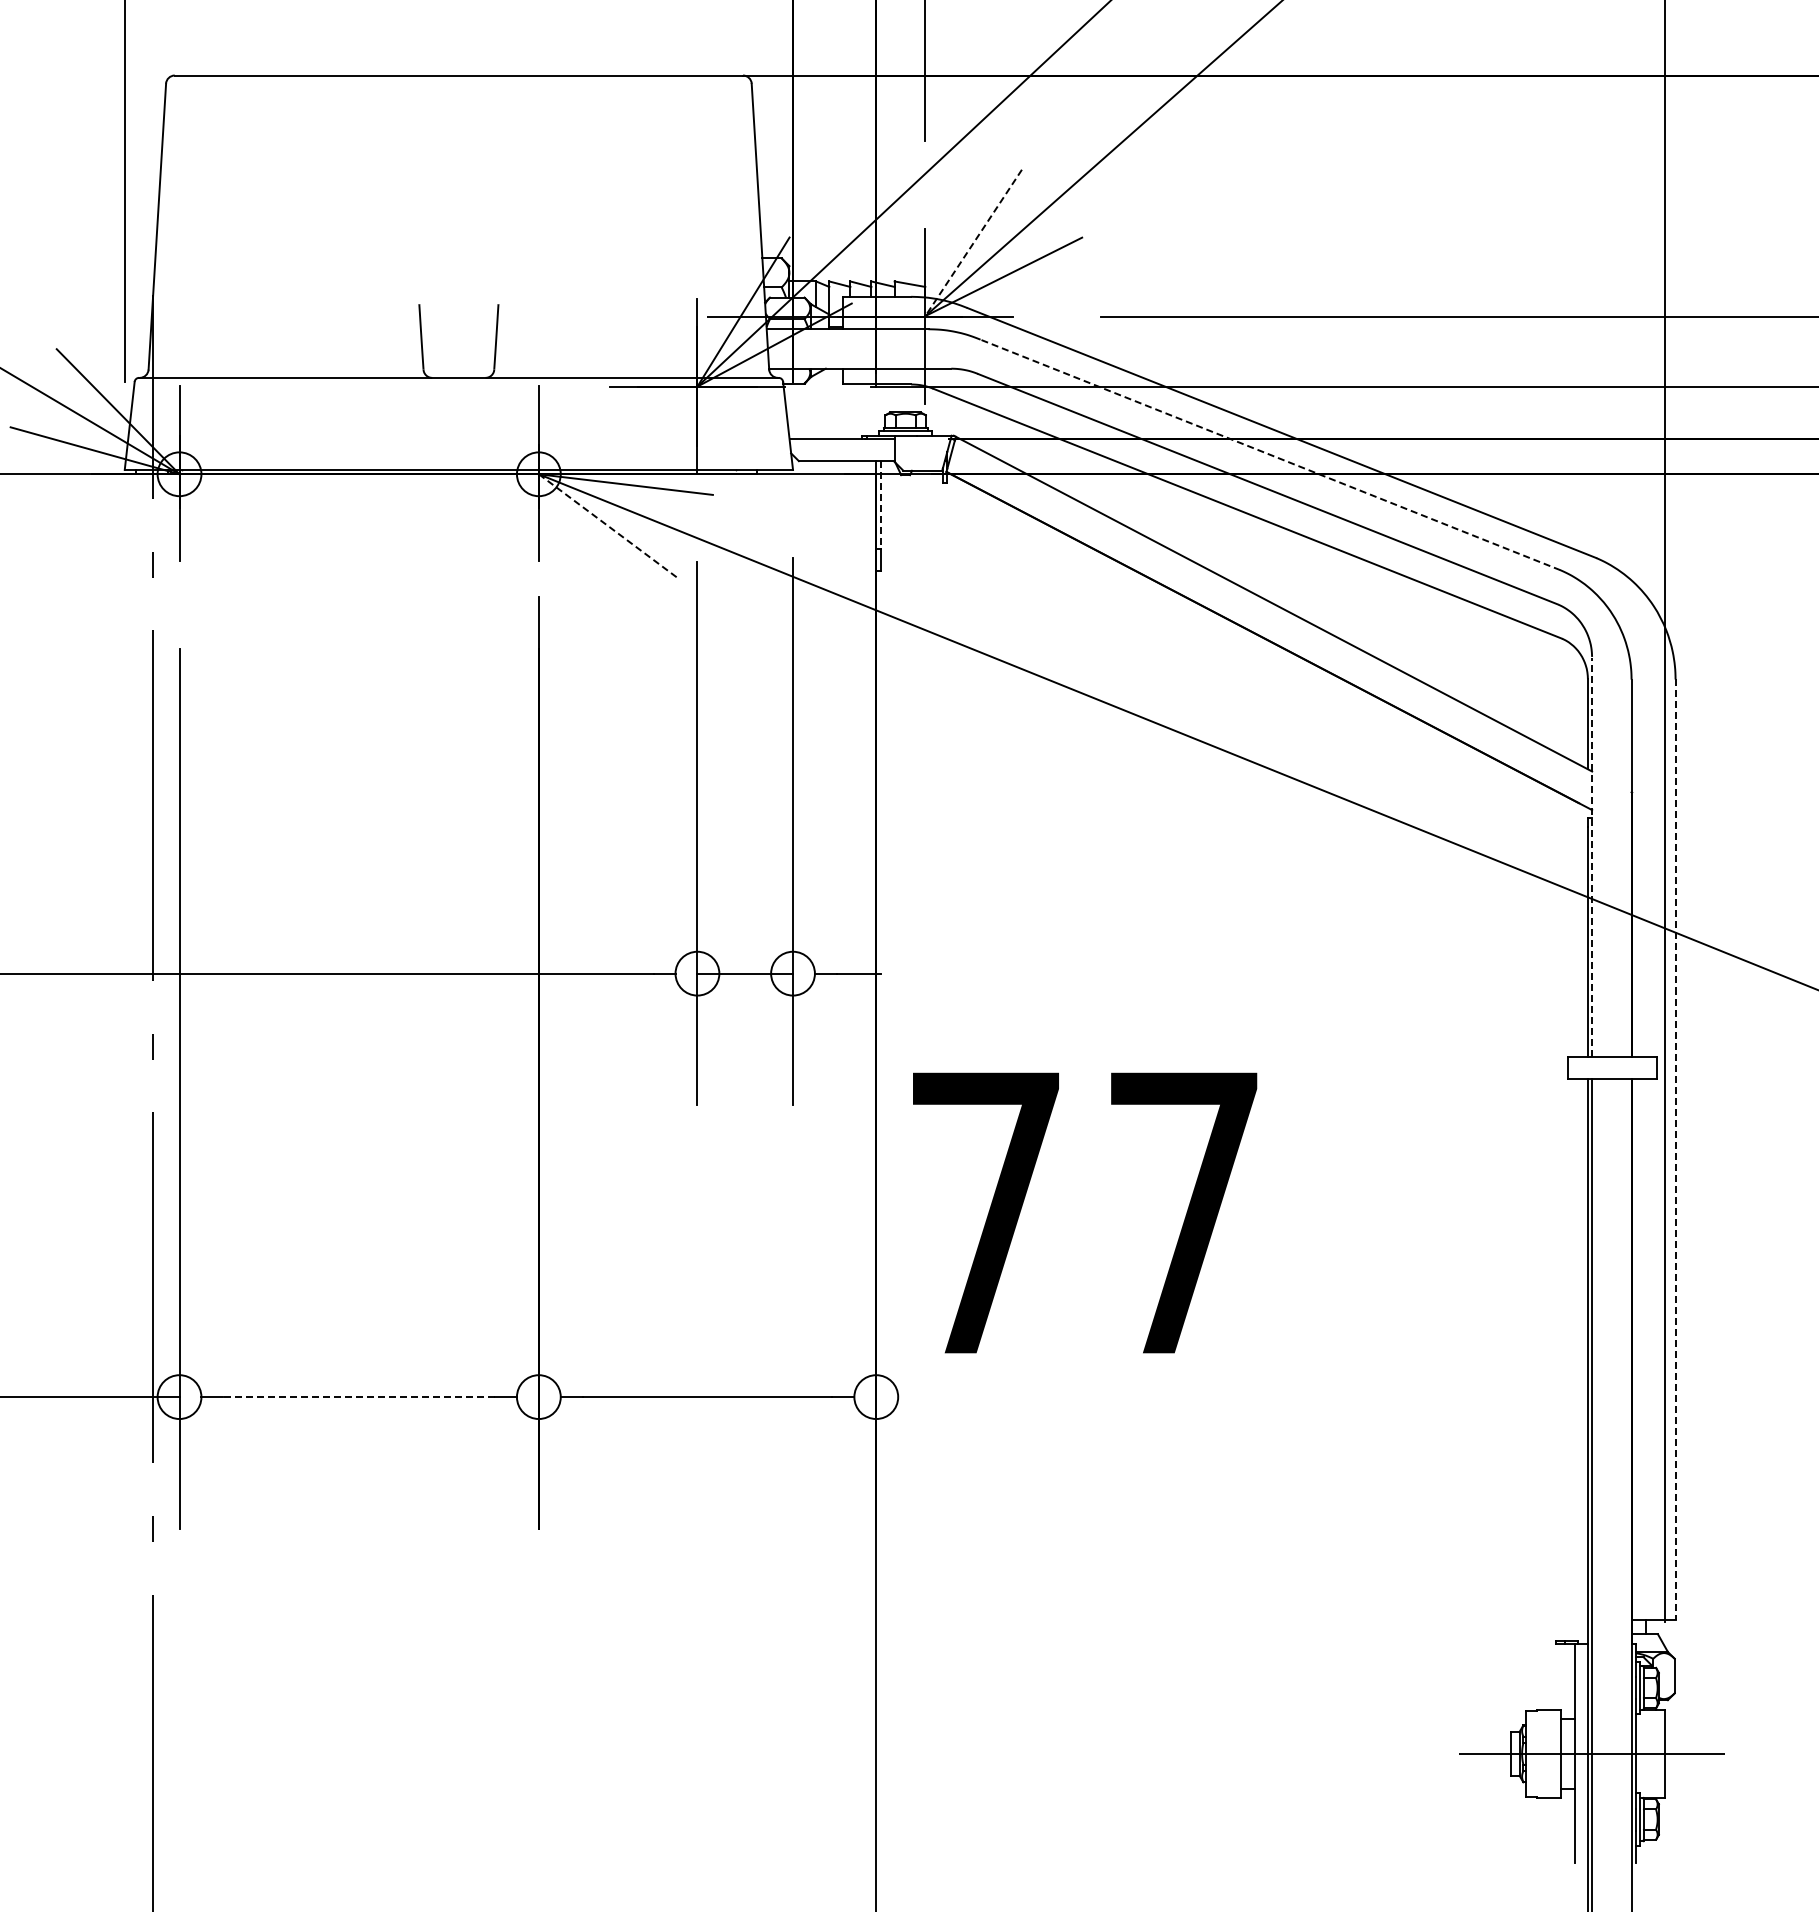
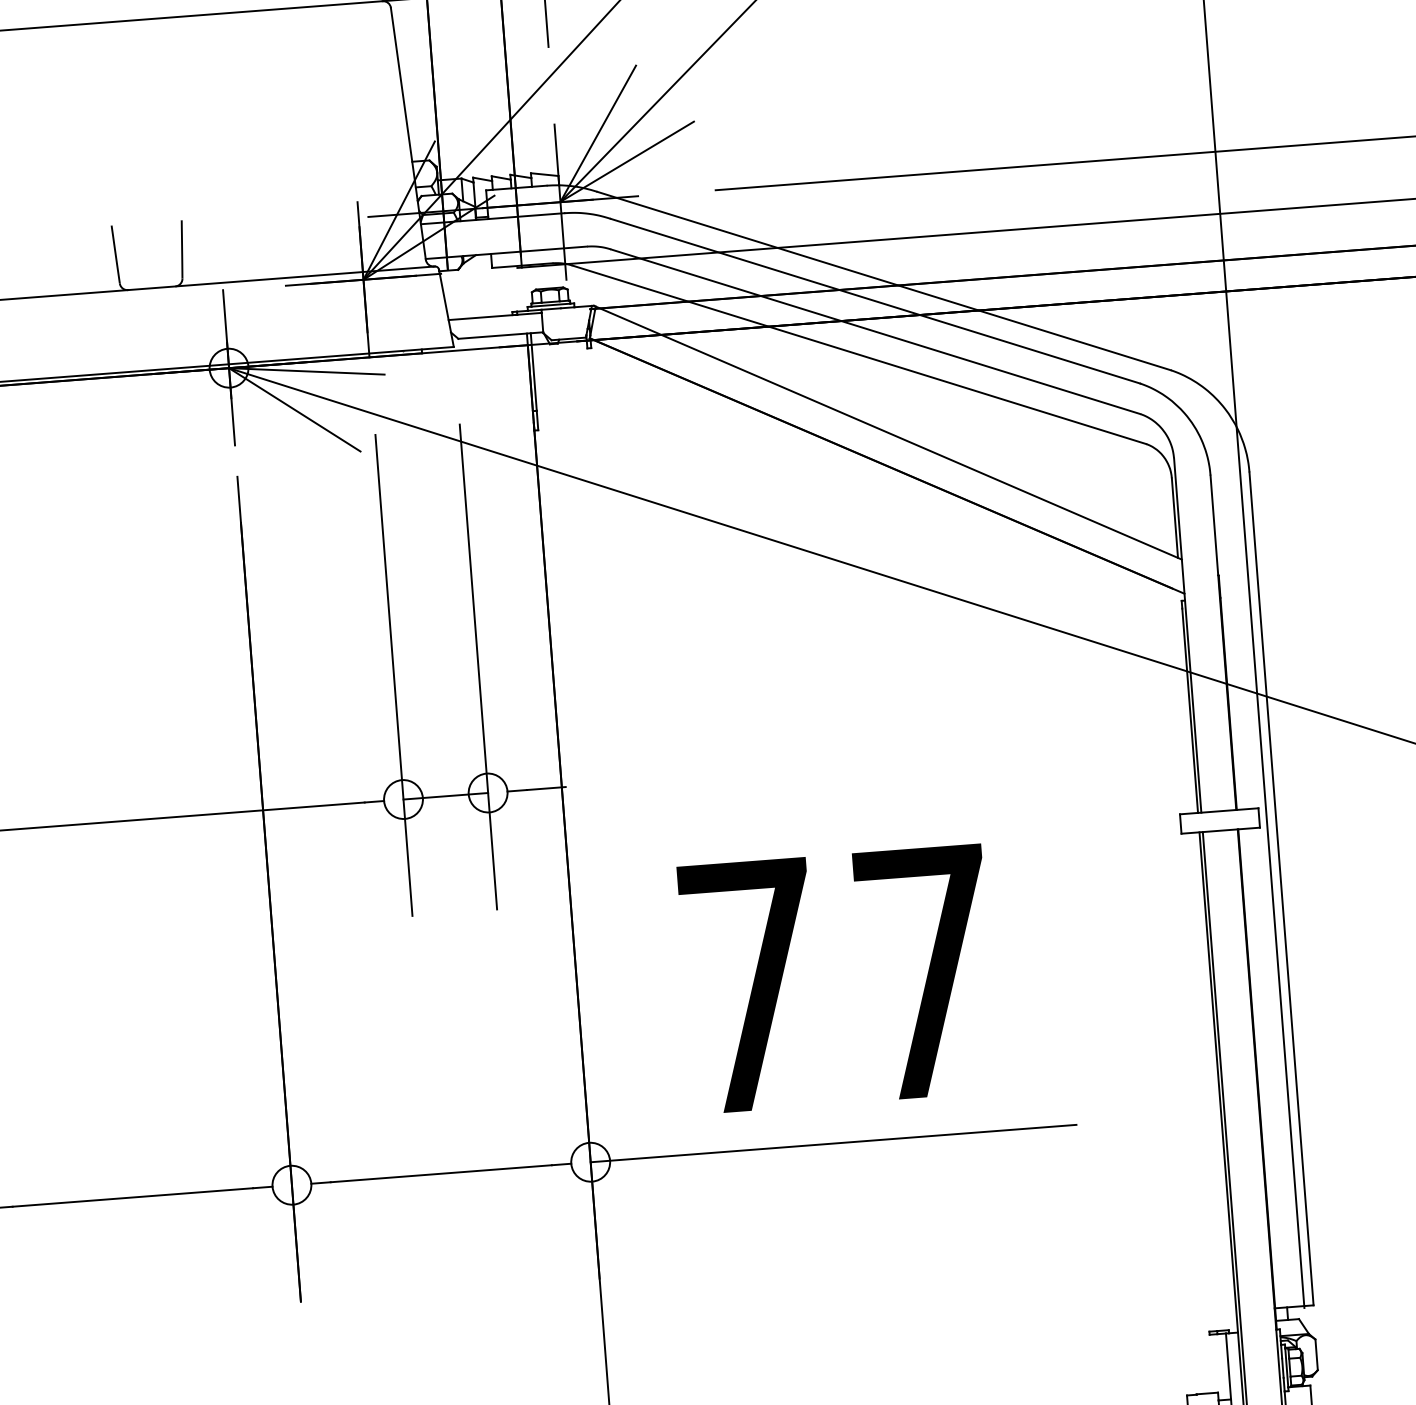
line: (973, 242) -> (598, 133), dashed -> solid
line: (1269, 454) -> (874, 300), dashed -> solid
line: (880, 504) -> (533, 371), dashed -> solid
line: (609, 526) -> (295, 409), dashed -> solid
line: (1592, 857) -> (1188, 635), dashed -> solid
line: (1675, 1150) -> (1281, 889), dashed -> solid
text: (1085, 1212) -> (838, 978), moved
line: (359, 1397) -> (133, 1197), dashed -> solid
line: (1150, 1397) -> (833, 1143), added

